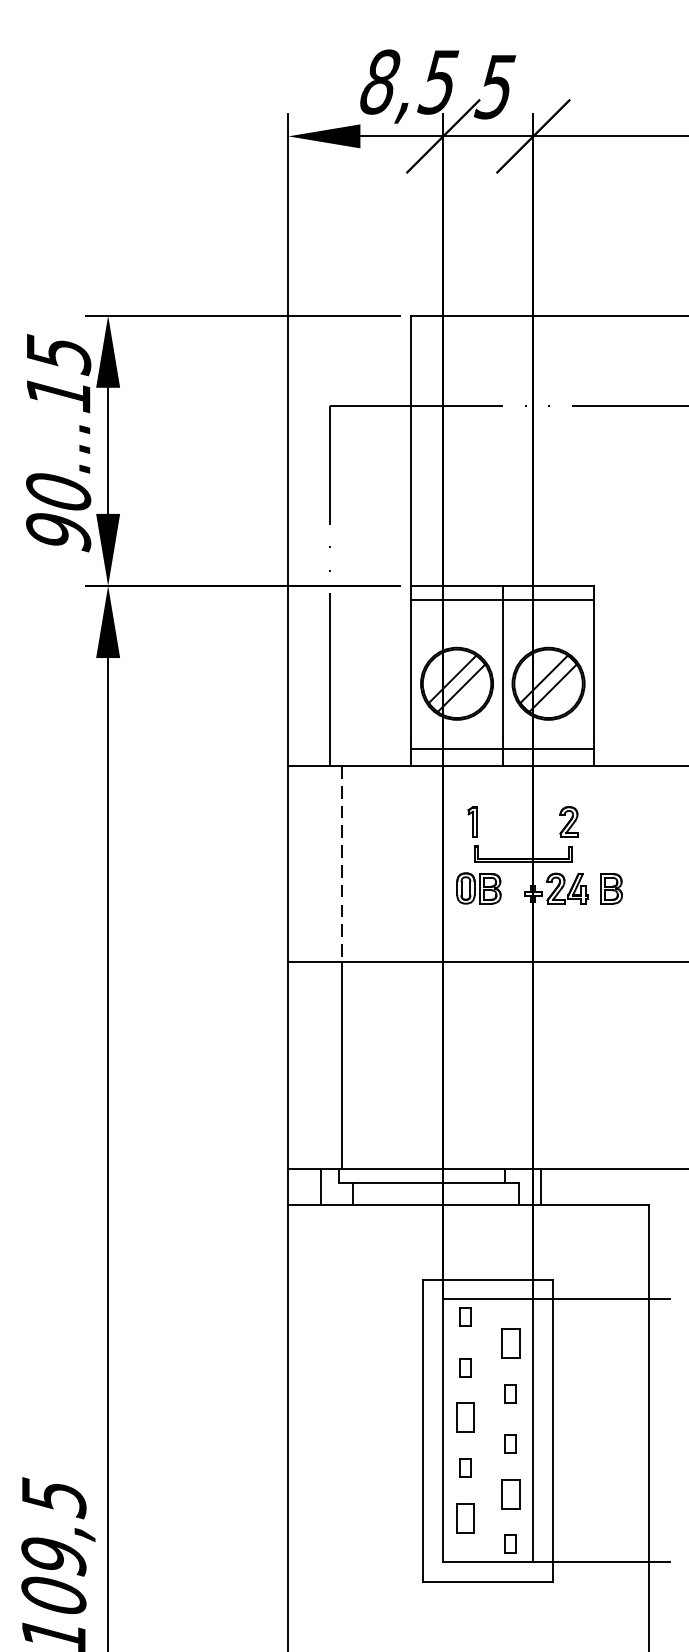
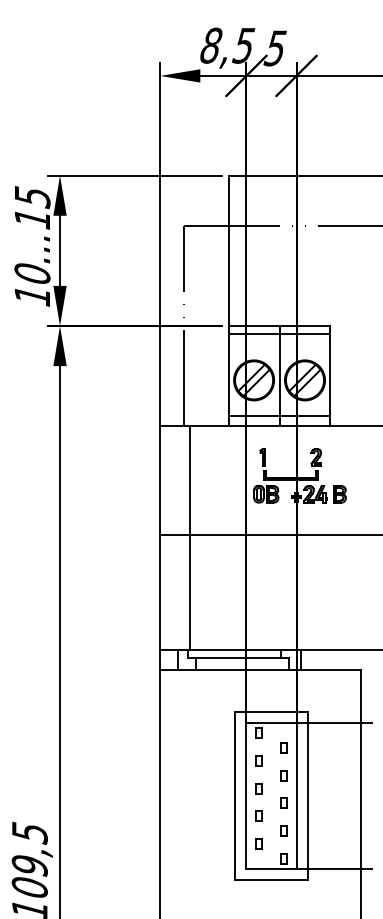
text: (58, 532) -> (32, 296), 90...15 -> 10...15
line: (342, 865) -> (190, 481), dashed -> solid
part: (509, 1343) -> (283, 747), size x0.62
part: (464, 1417) -> (258, 788), size x0.62
part: (509, 1493) -> (283, 830), size x0.62
part: (464, 1516) -> (258, 843), size x0.62

